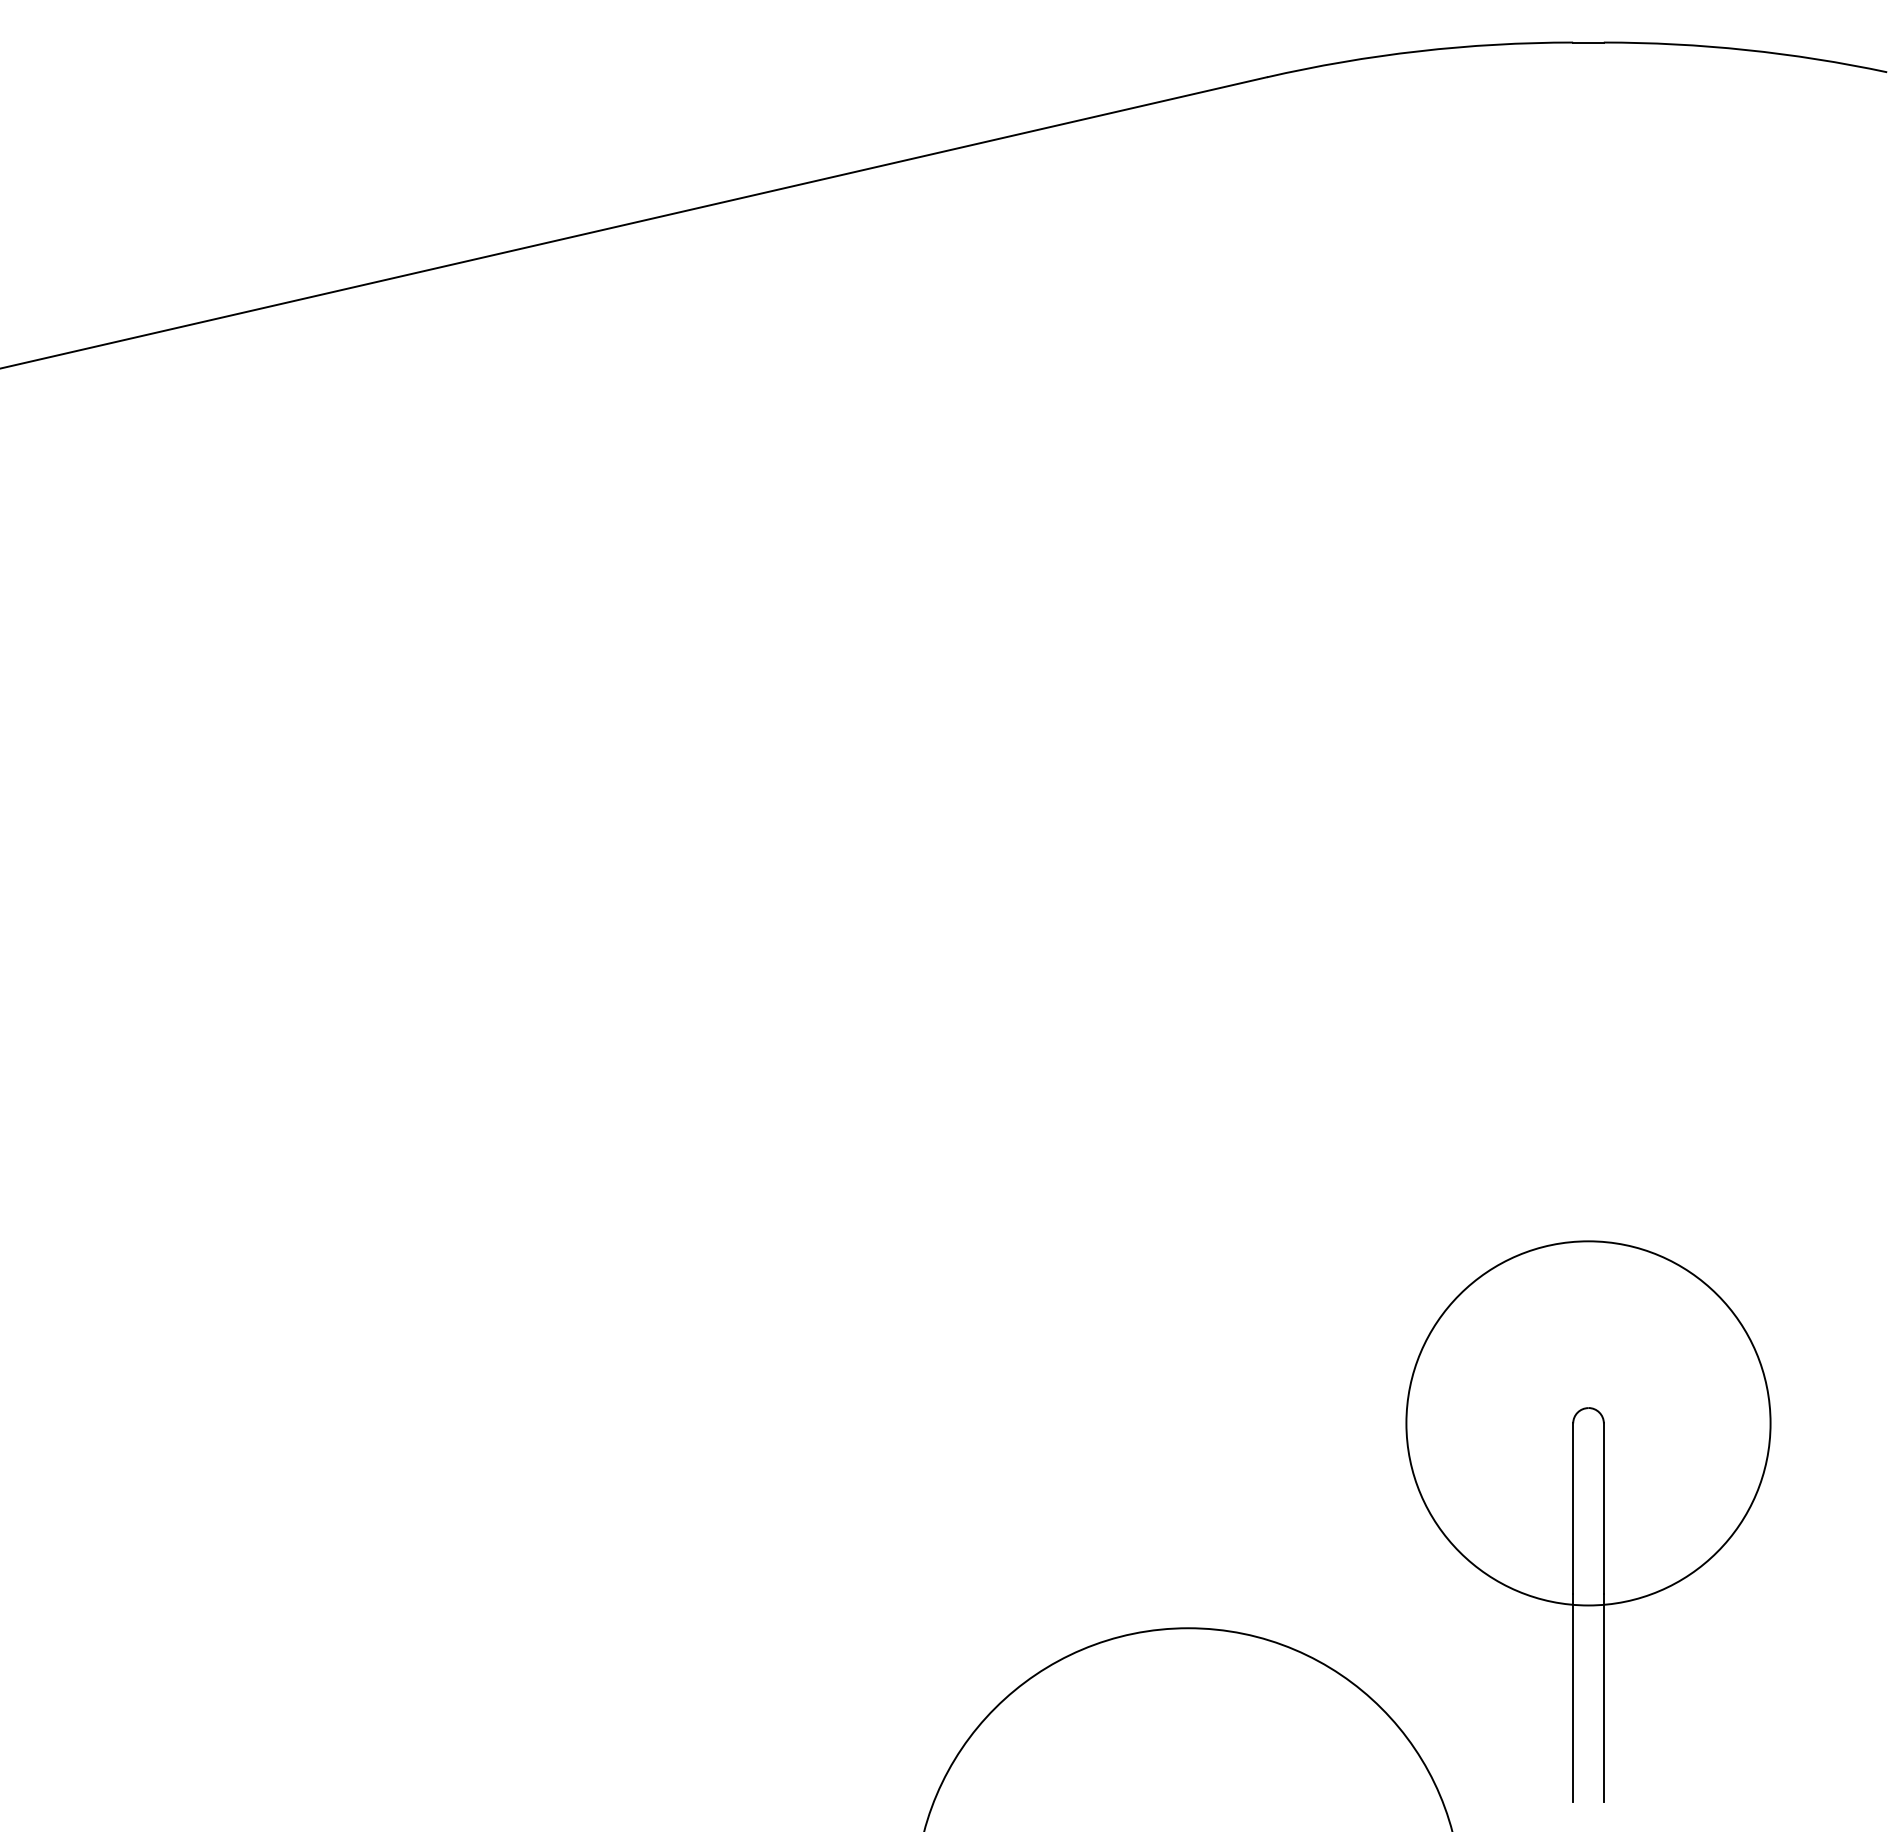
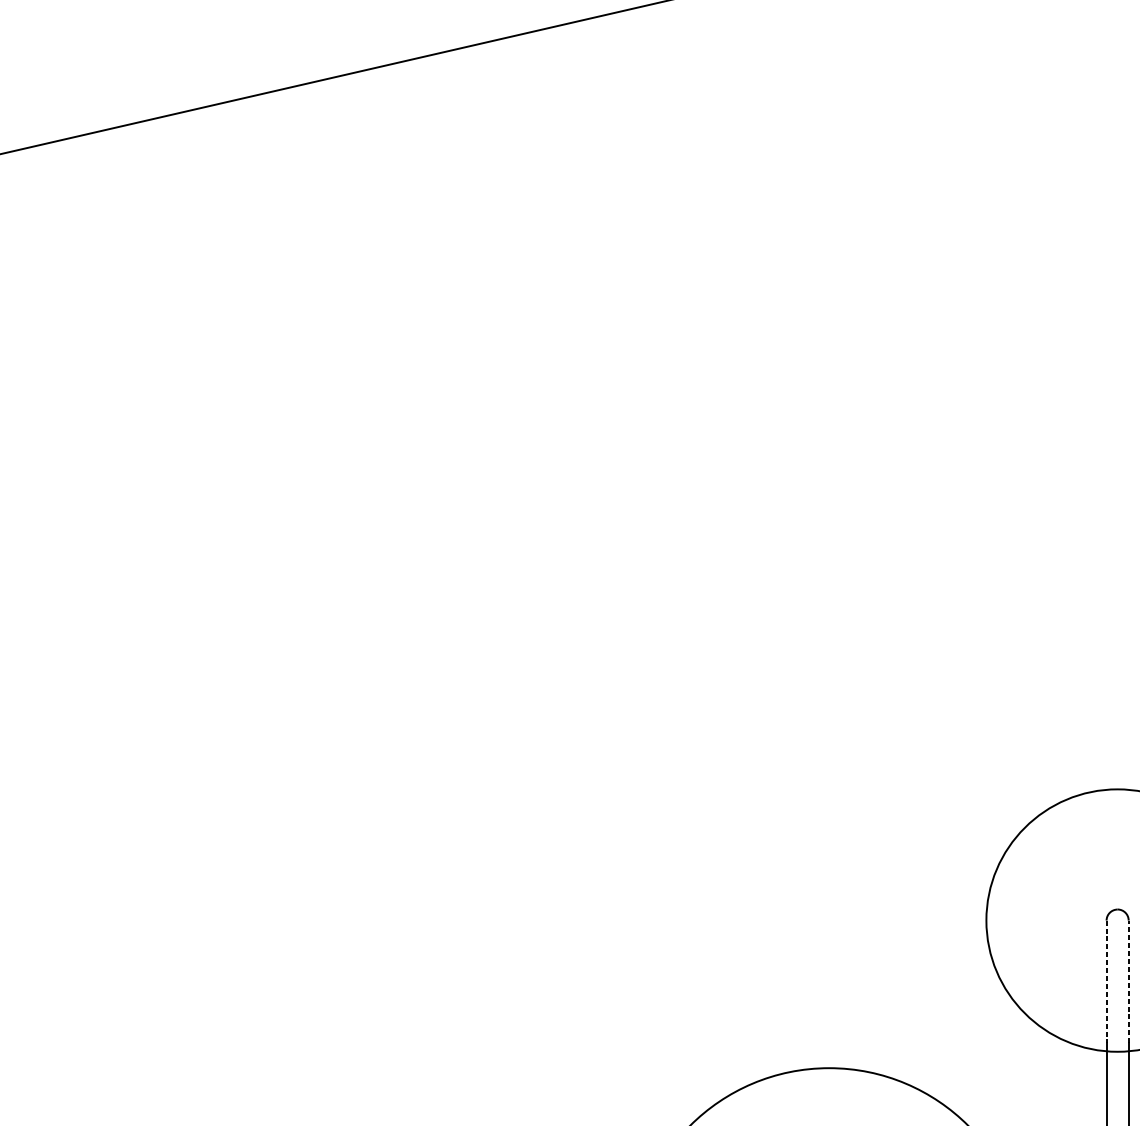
line: (1603, 1508) -> (1128, 981), solid -> dashed
line: (1573, 1509) -> (1106, 982), solid -> dashed

